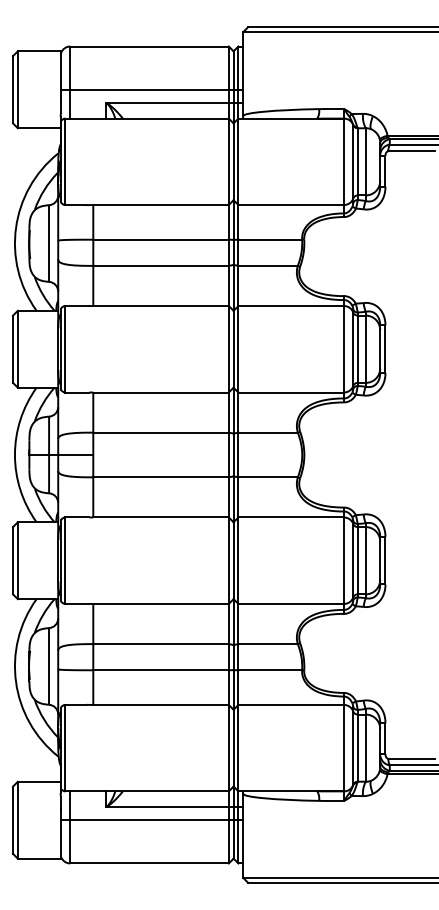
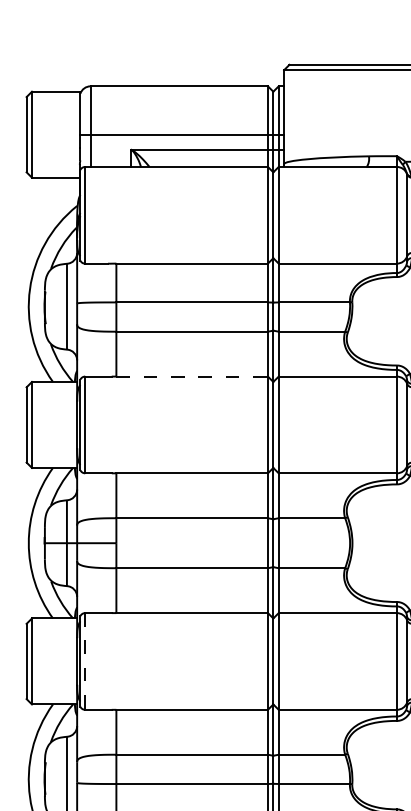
line: (161, 306) -> (192, 377), solid -> dashed
line: (65, 561) -> (85, 662), solid -> dashed

